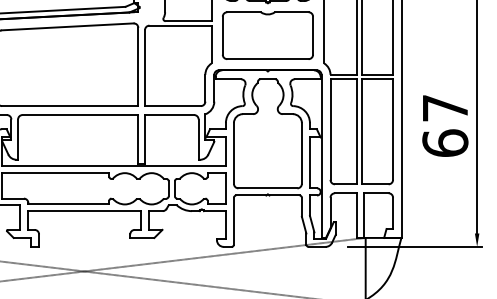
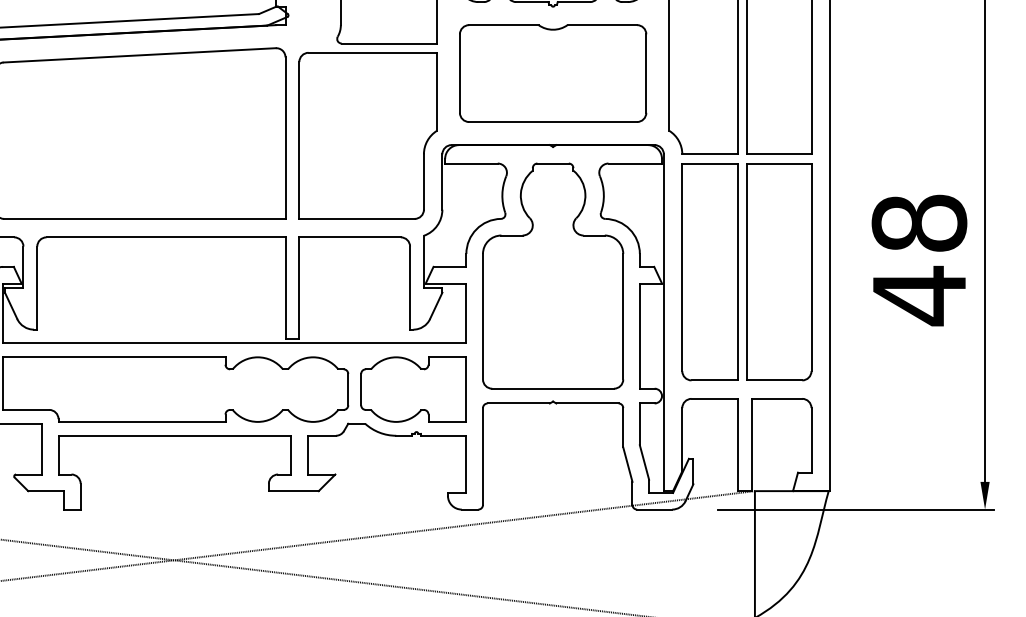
text: (445, 126) -> (919, 261), 67 -> 48

